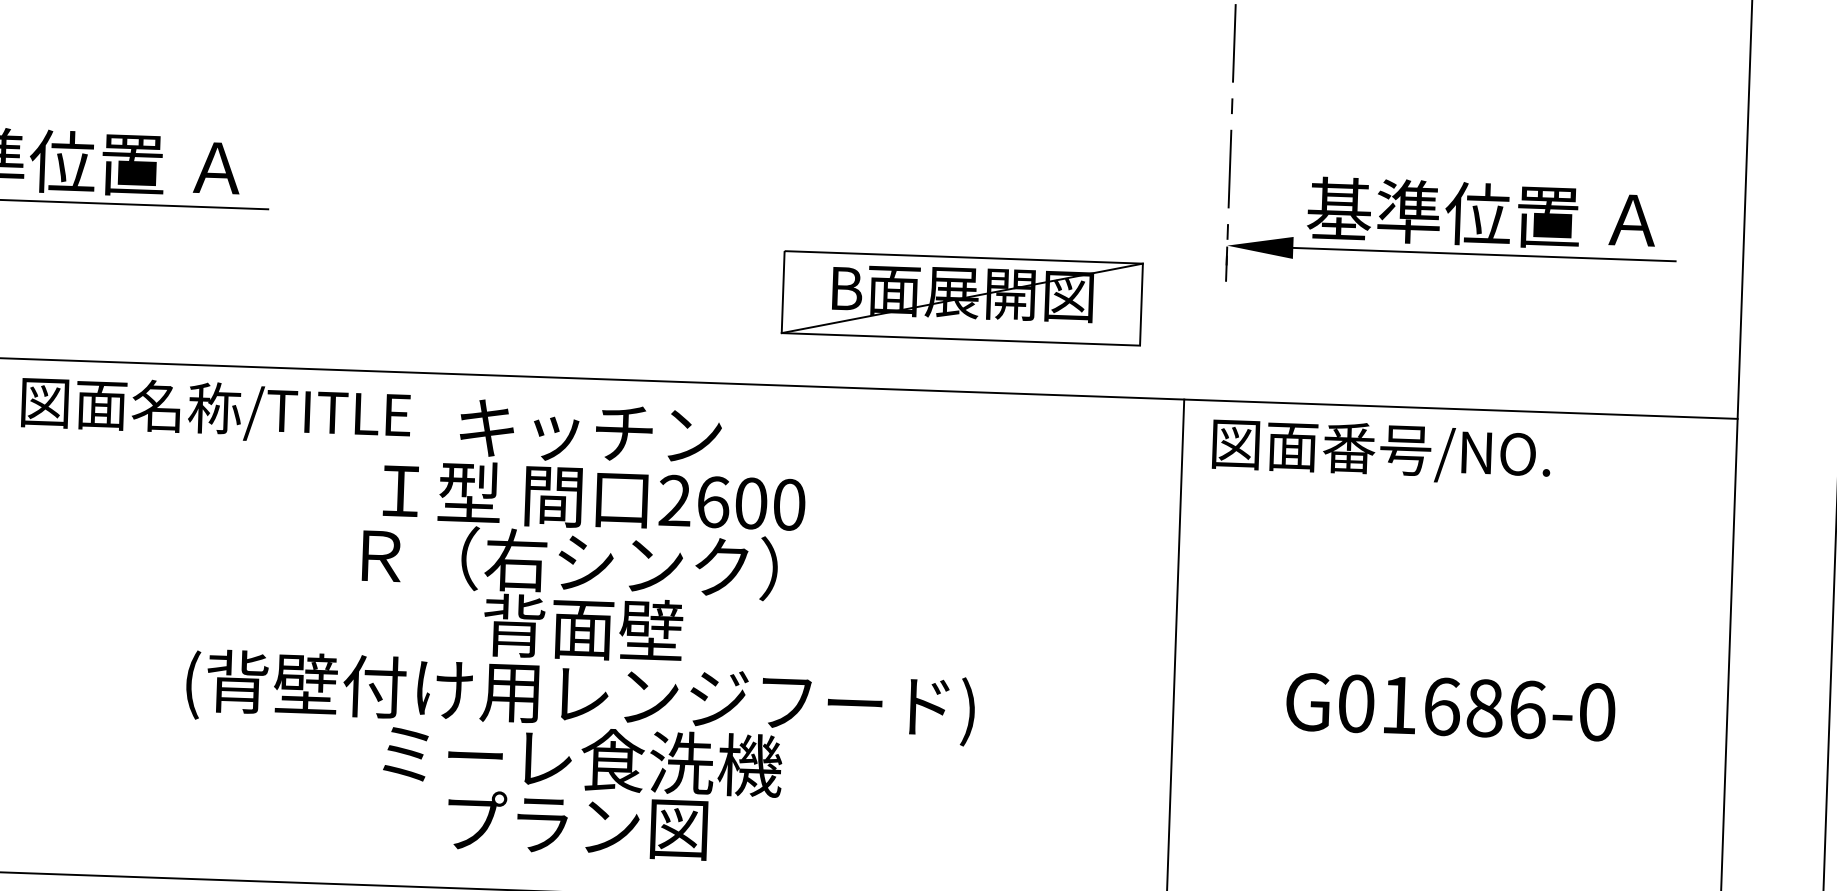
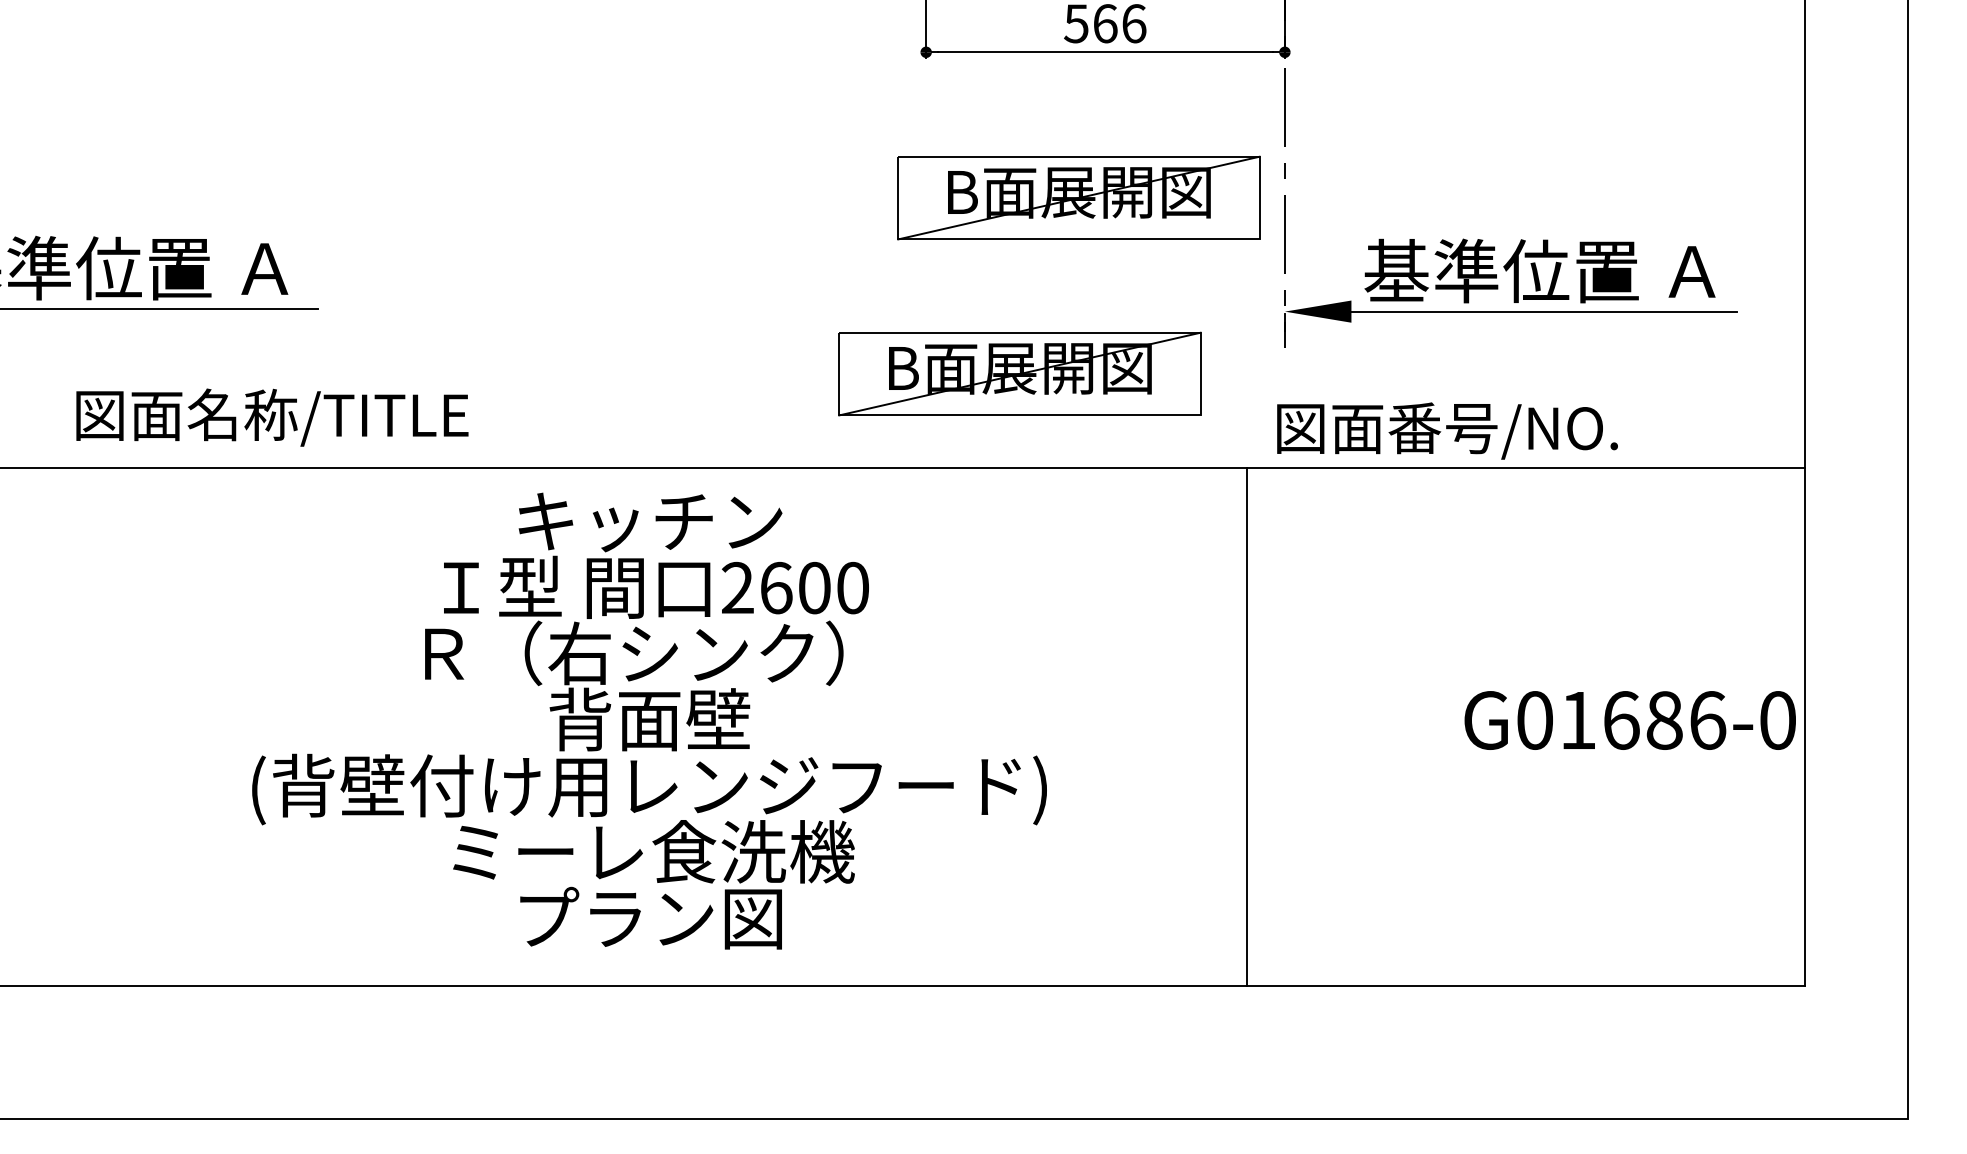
part: (1026, 125) -> (1078, 197), added
text: (216, 410) -> (272, 417), moved
text: (1381, 451) -> (1447, 430), moved
text: (1450, 707) -> (1629, 720), moved

